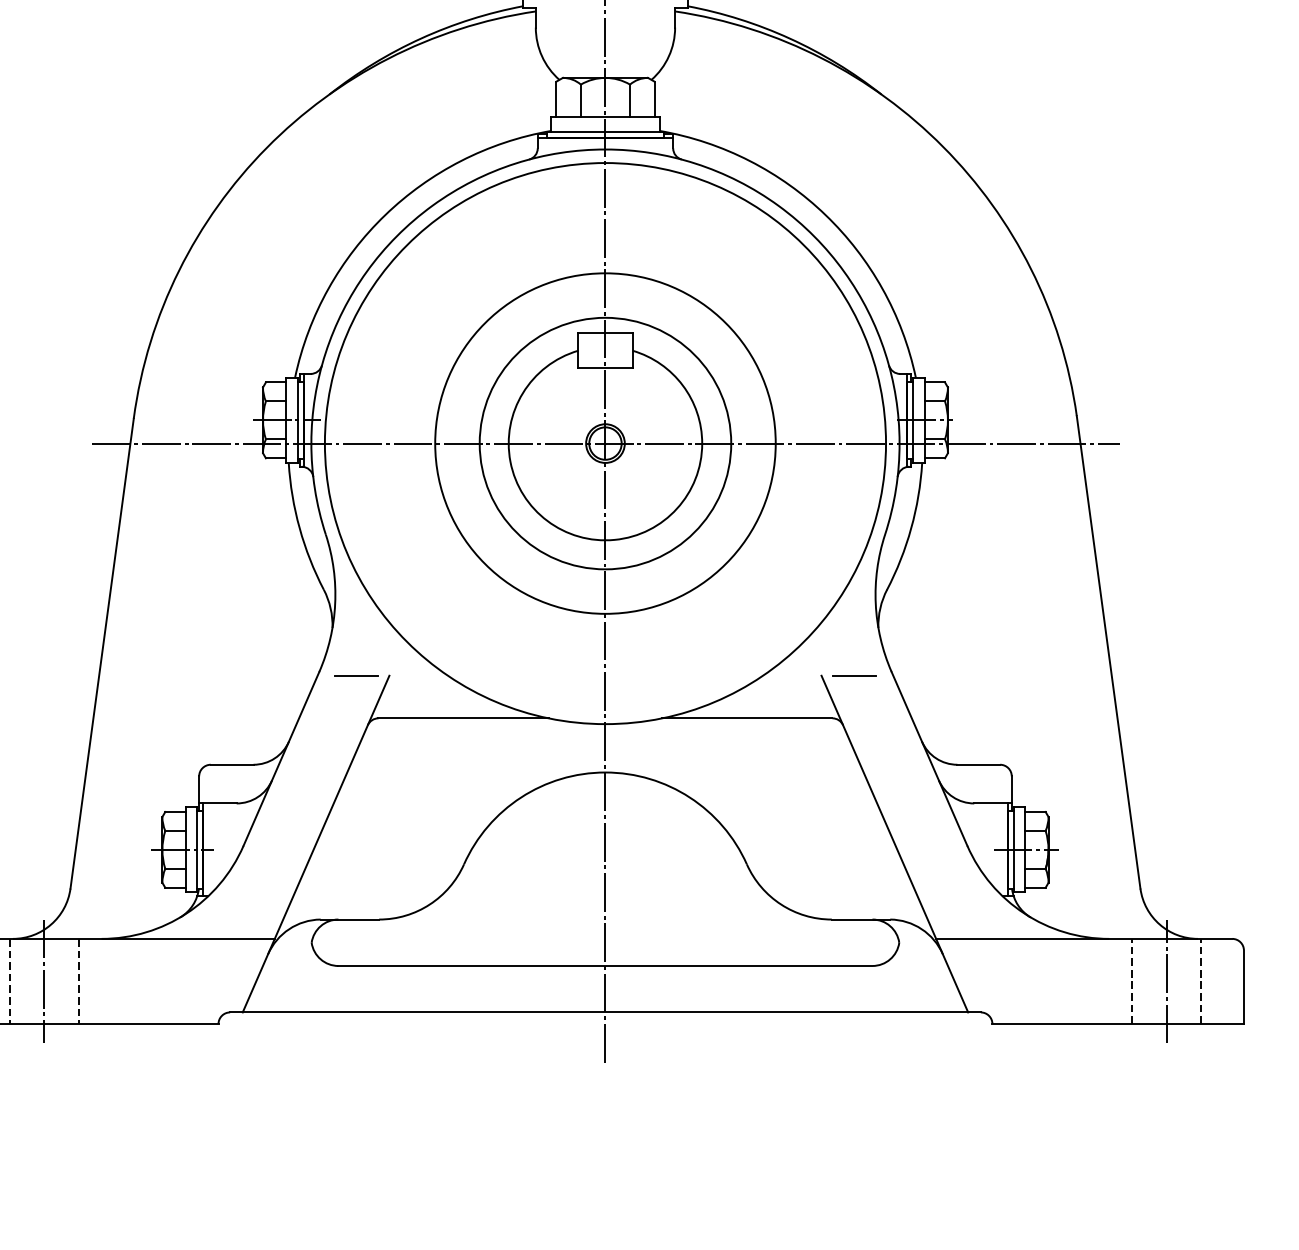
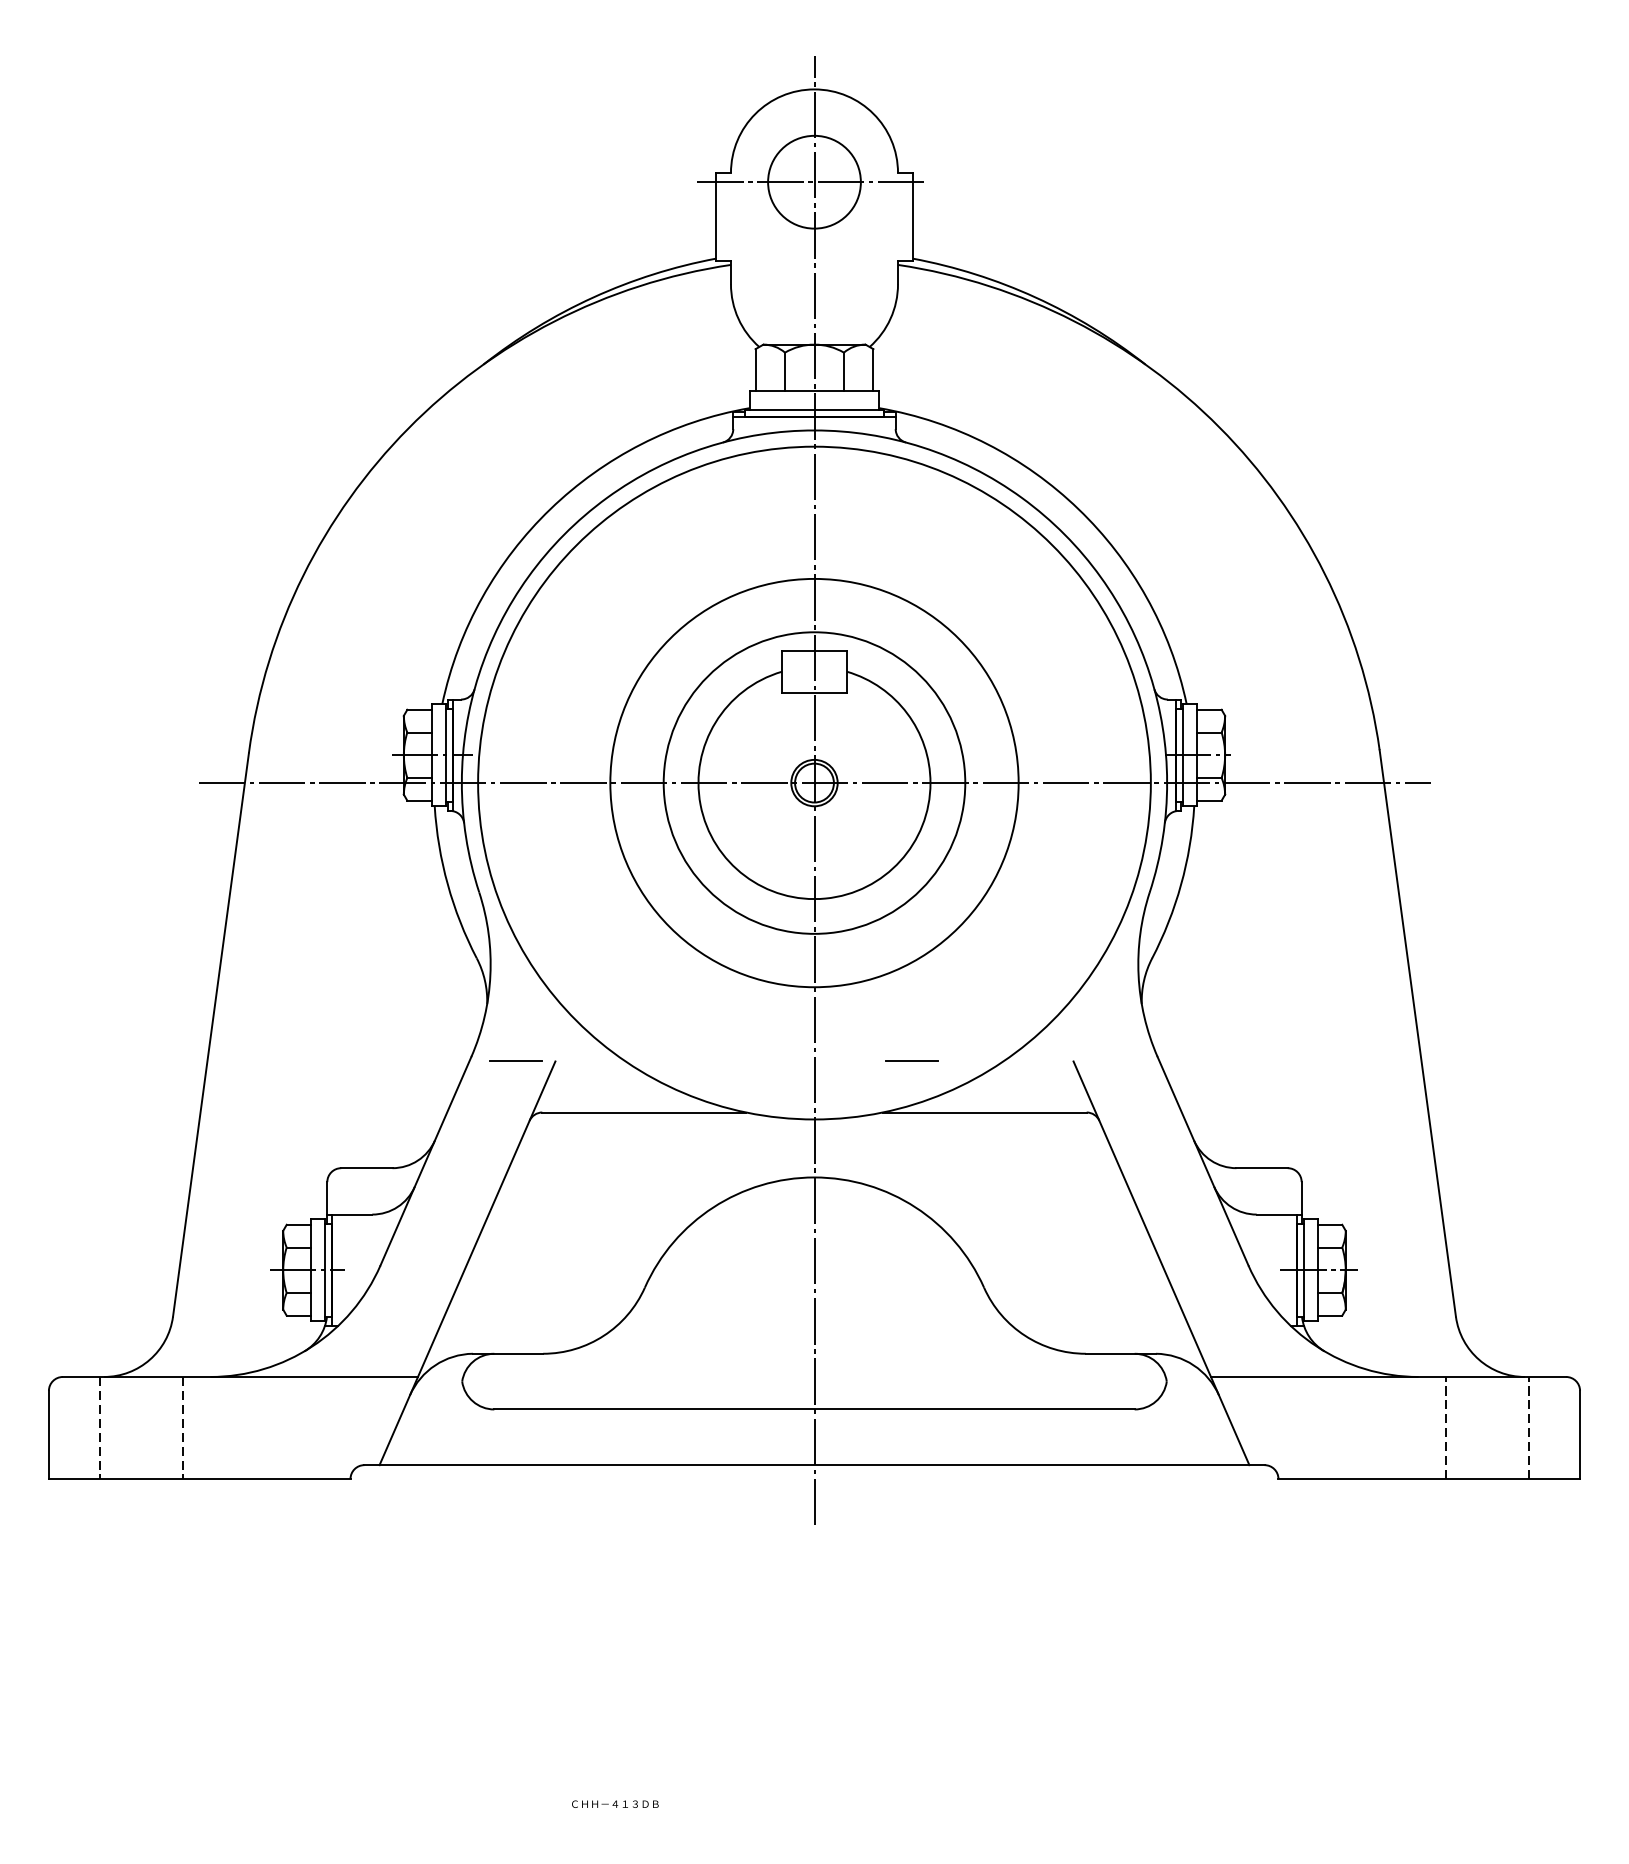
line: (854, 674) -> (911, 1060), moved
line: (44, 981) -> (141, 1427), removed
line: (1166, 981) -> (1487, 1427), removed

